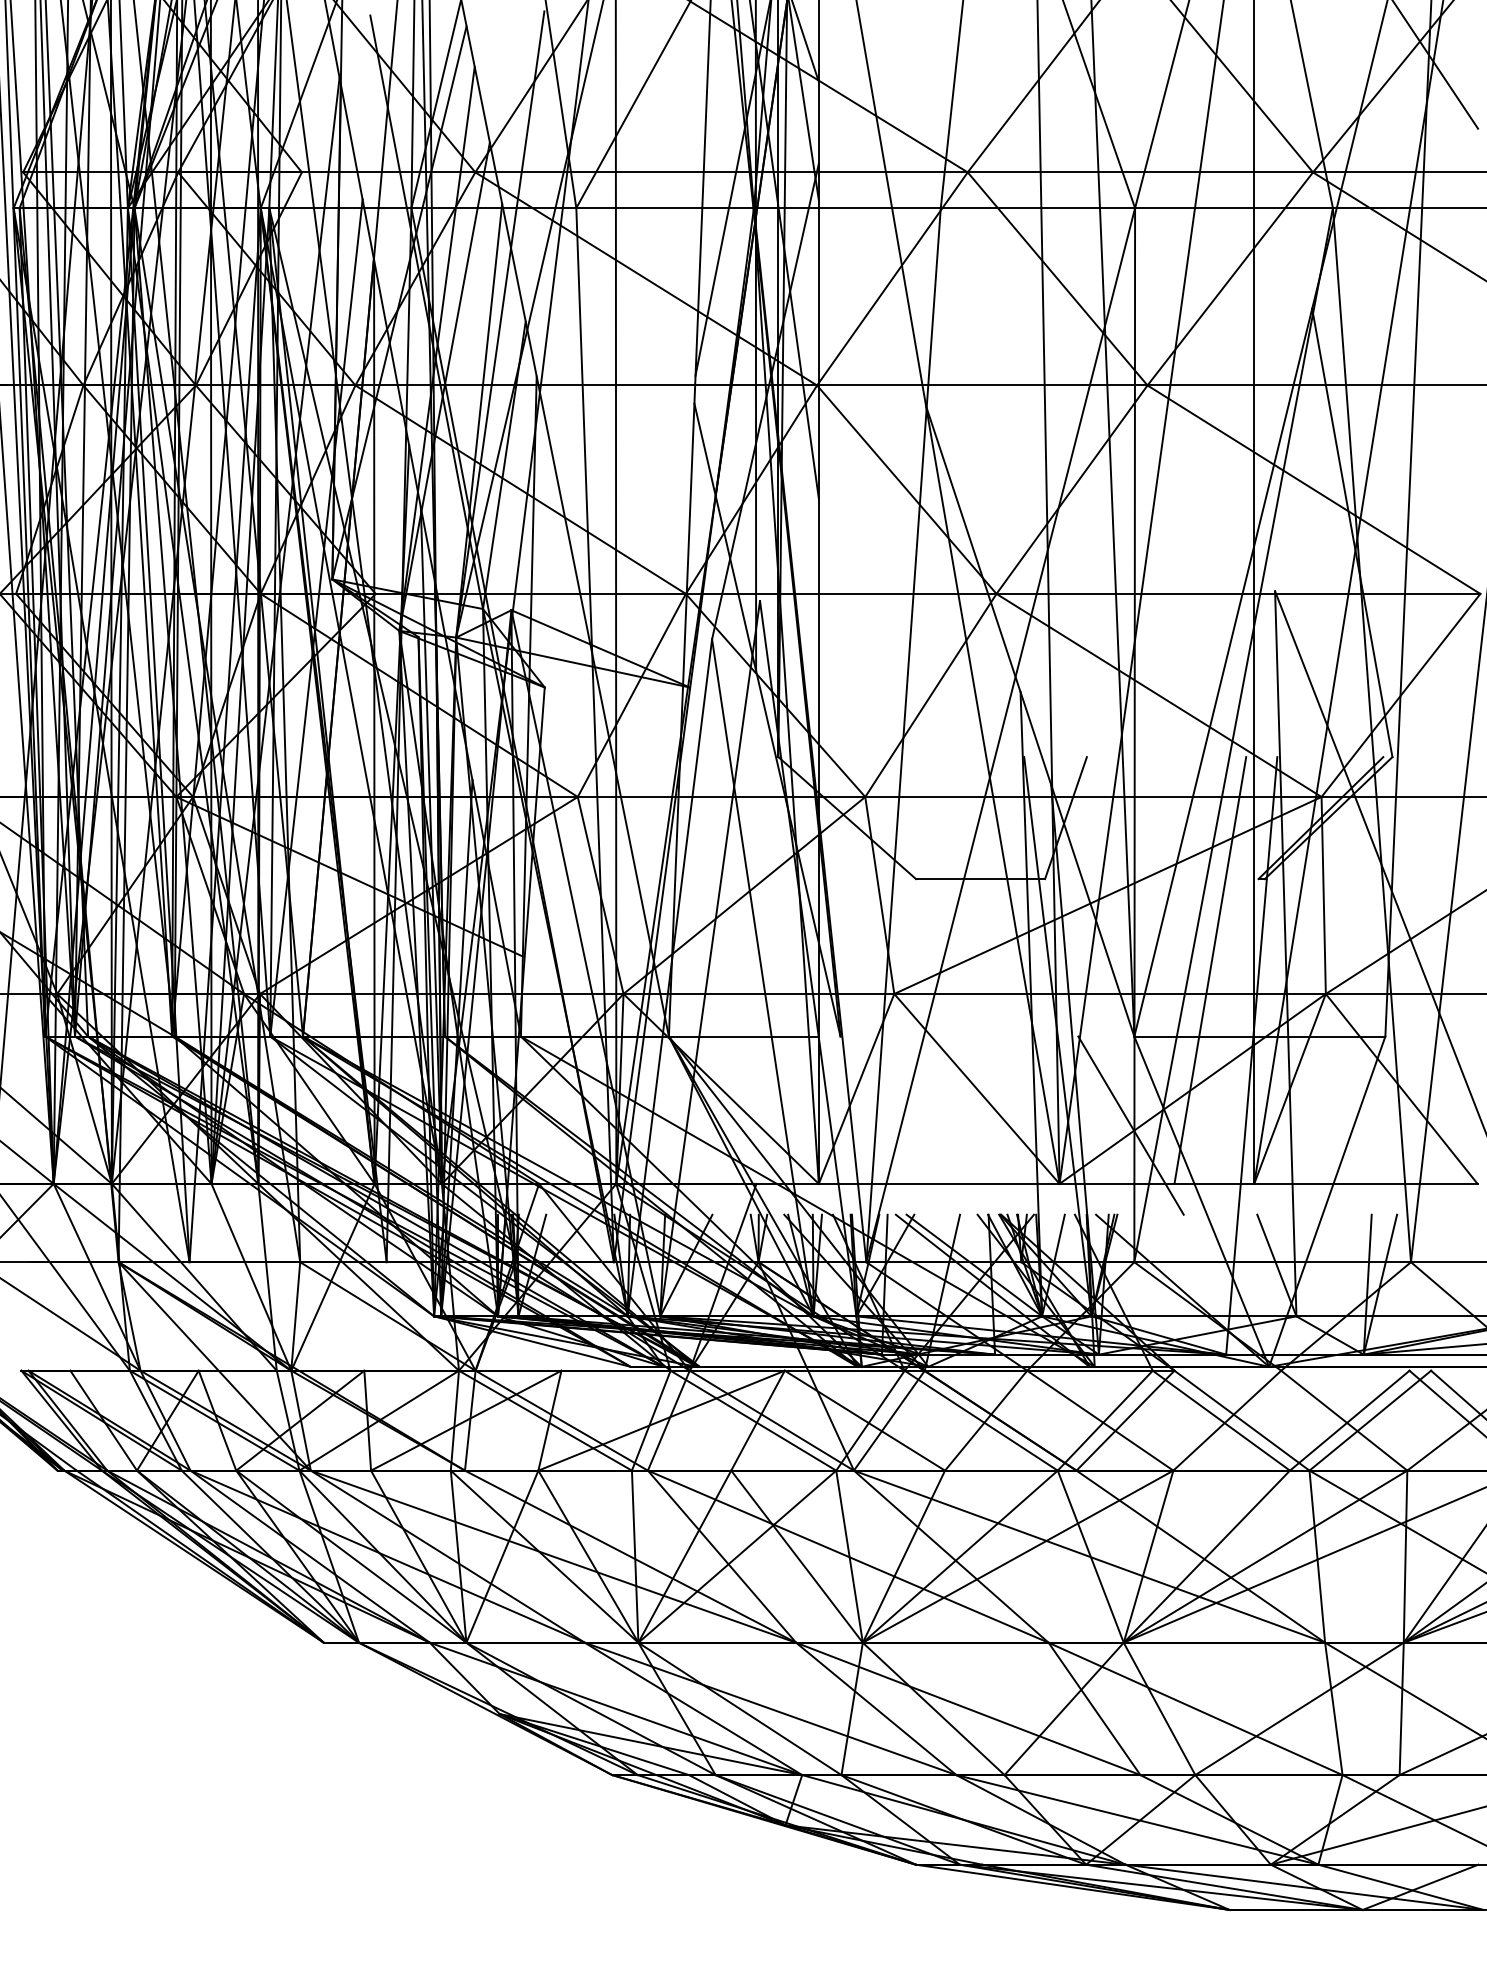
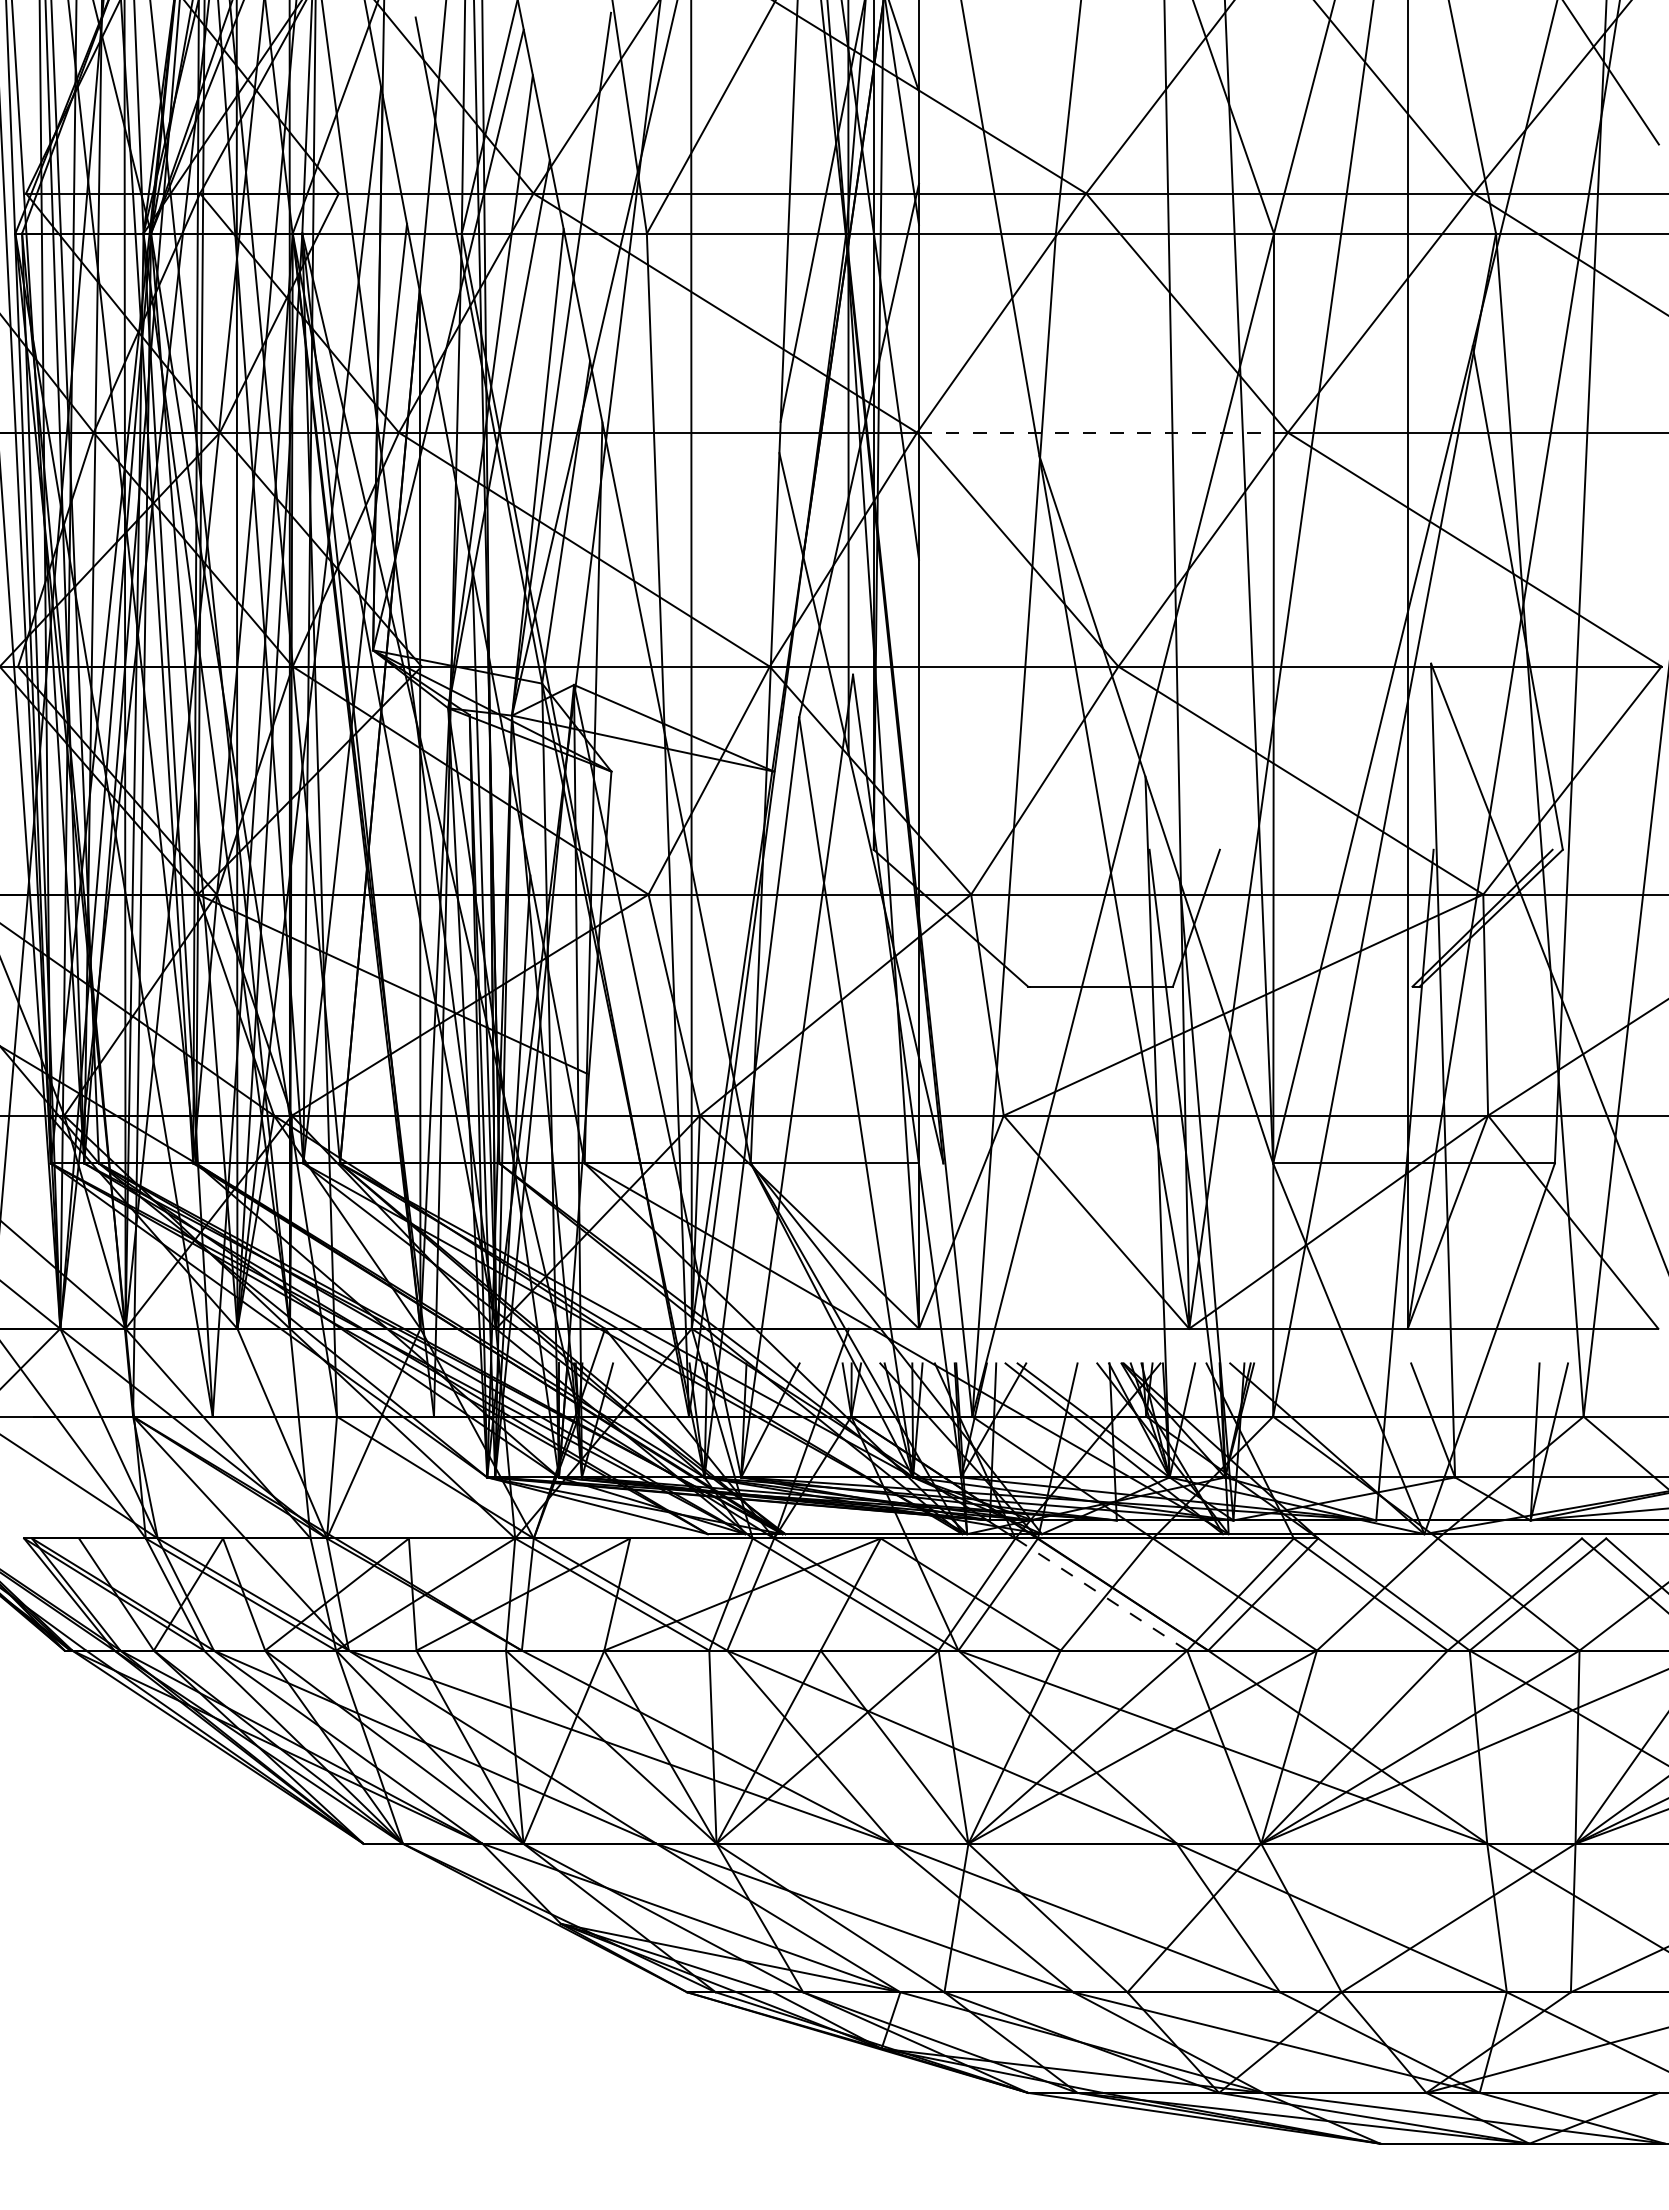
line: (982, 385) -> (1102, 432), solid -> dashed
line: (1210, 969) -> (1358, 1088), removed
line: (1131, 1125) -> (1269, 1263), removed
line: (981, 1420) -> (1101, 1594), solid -> dashed

